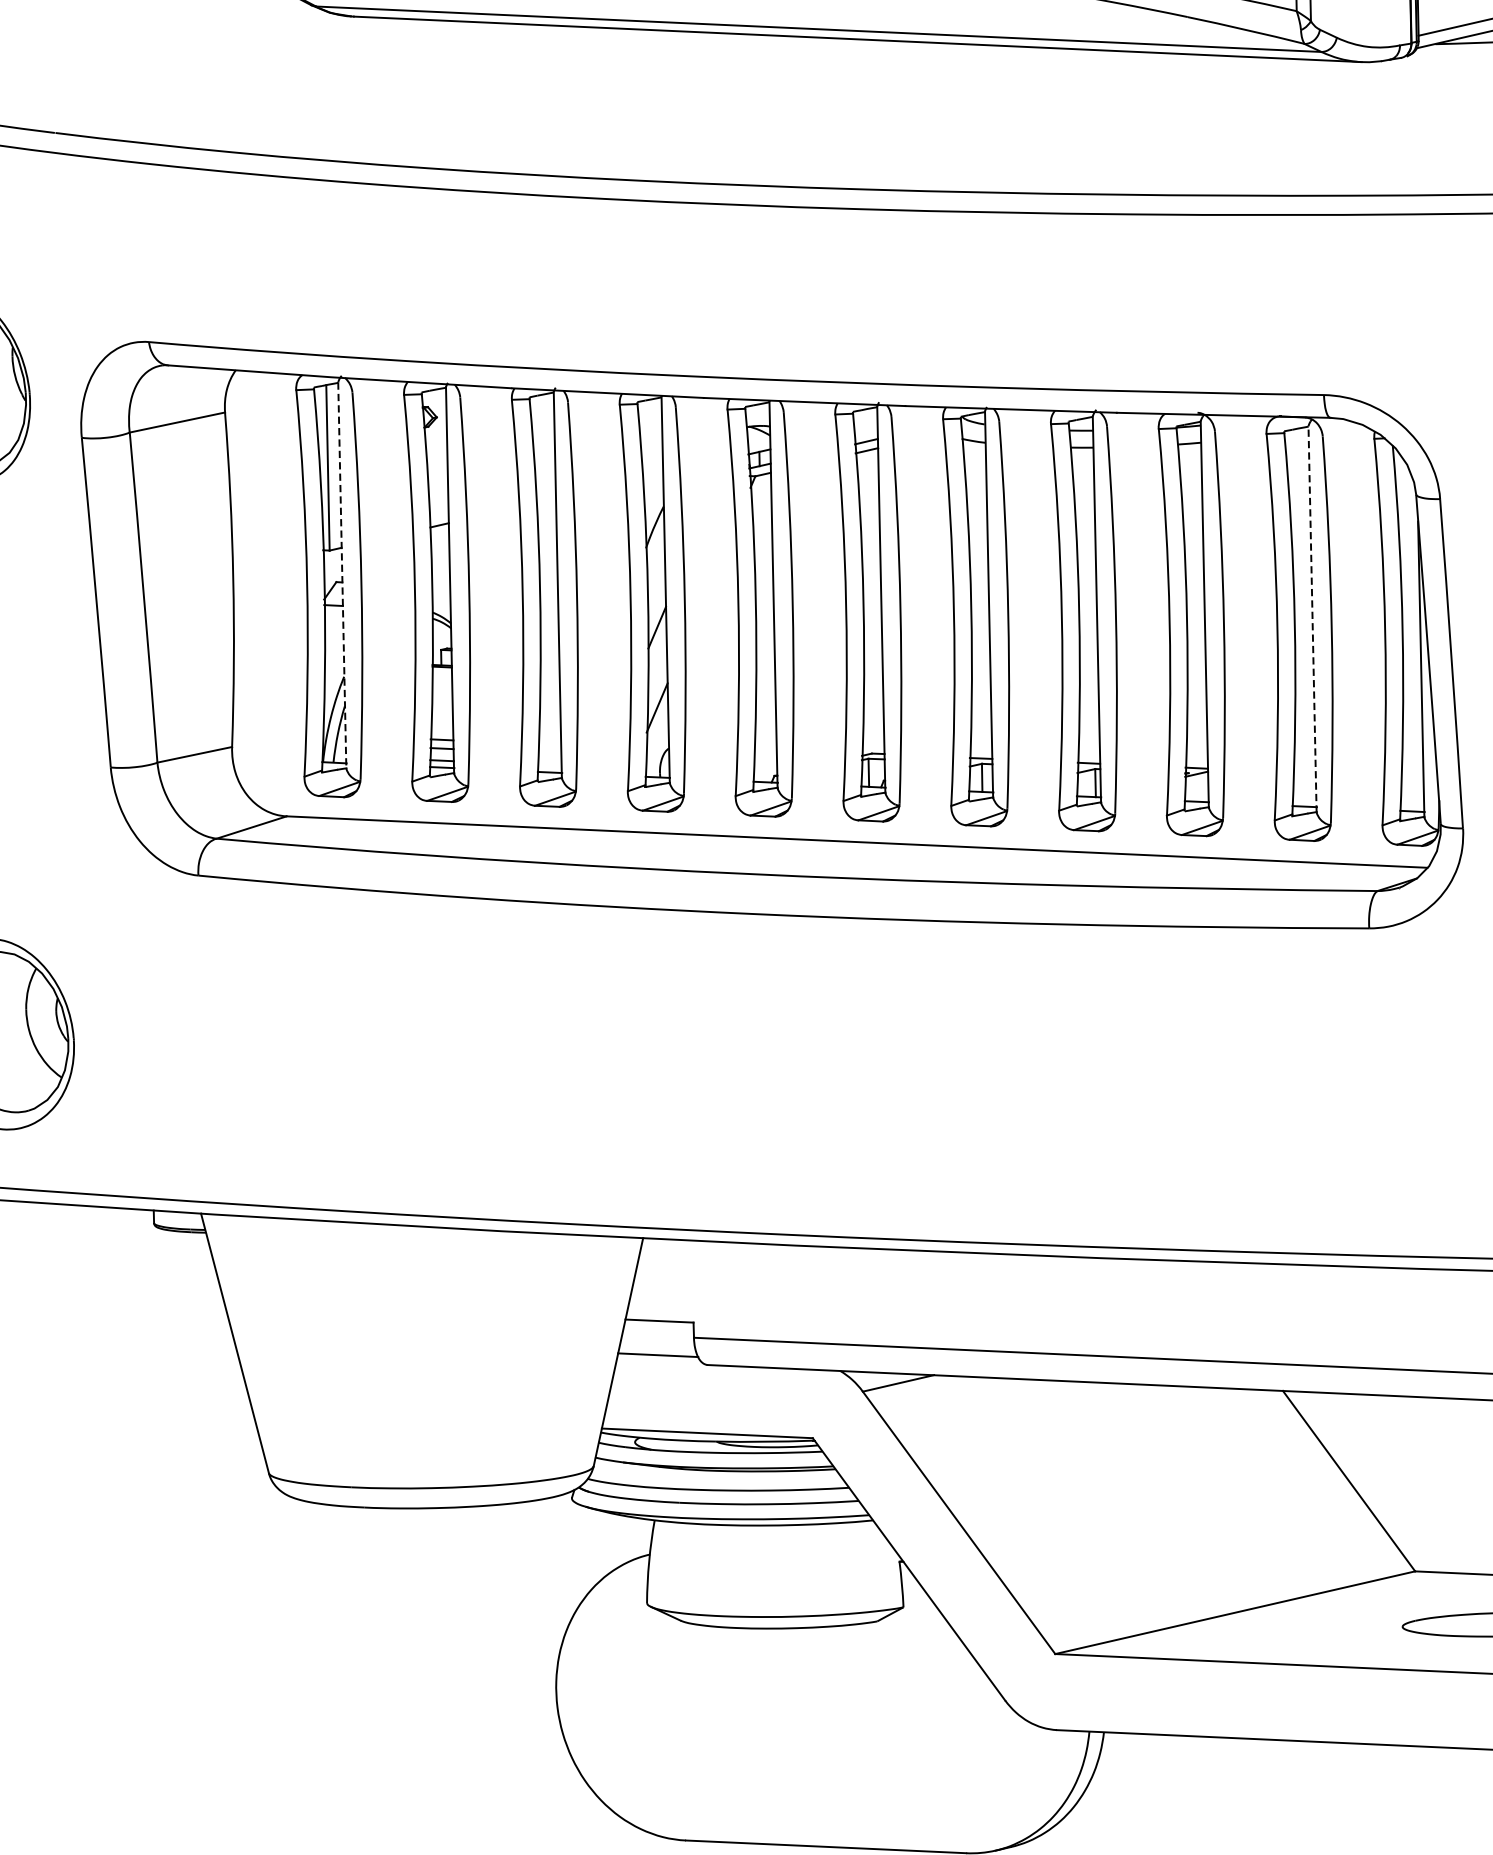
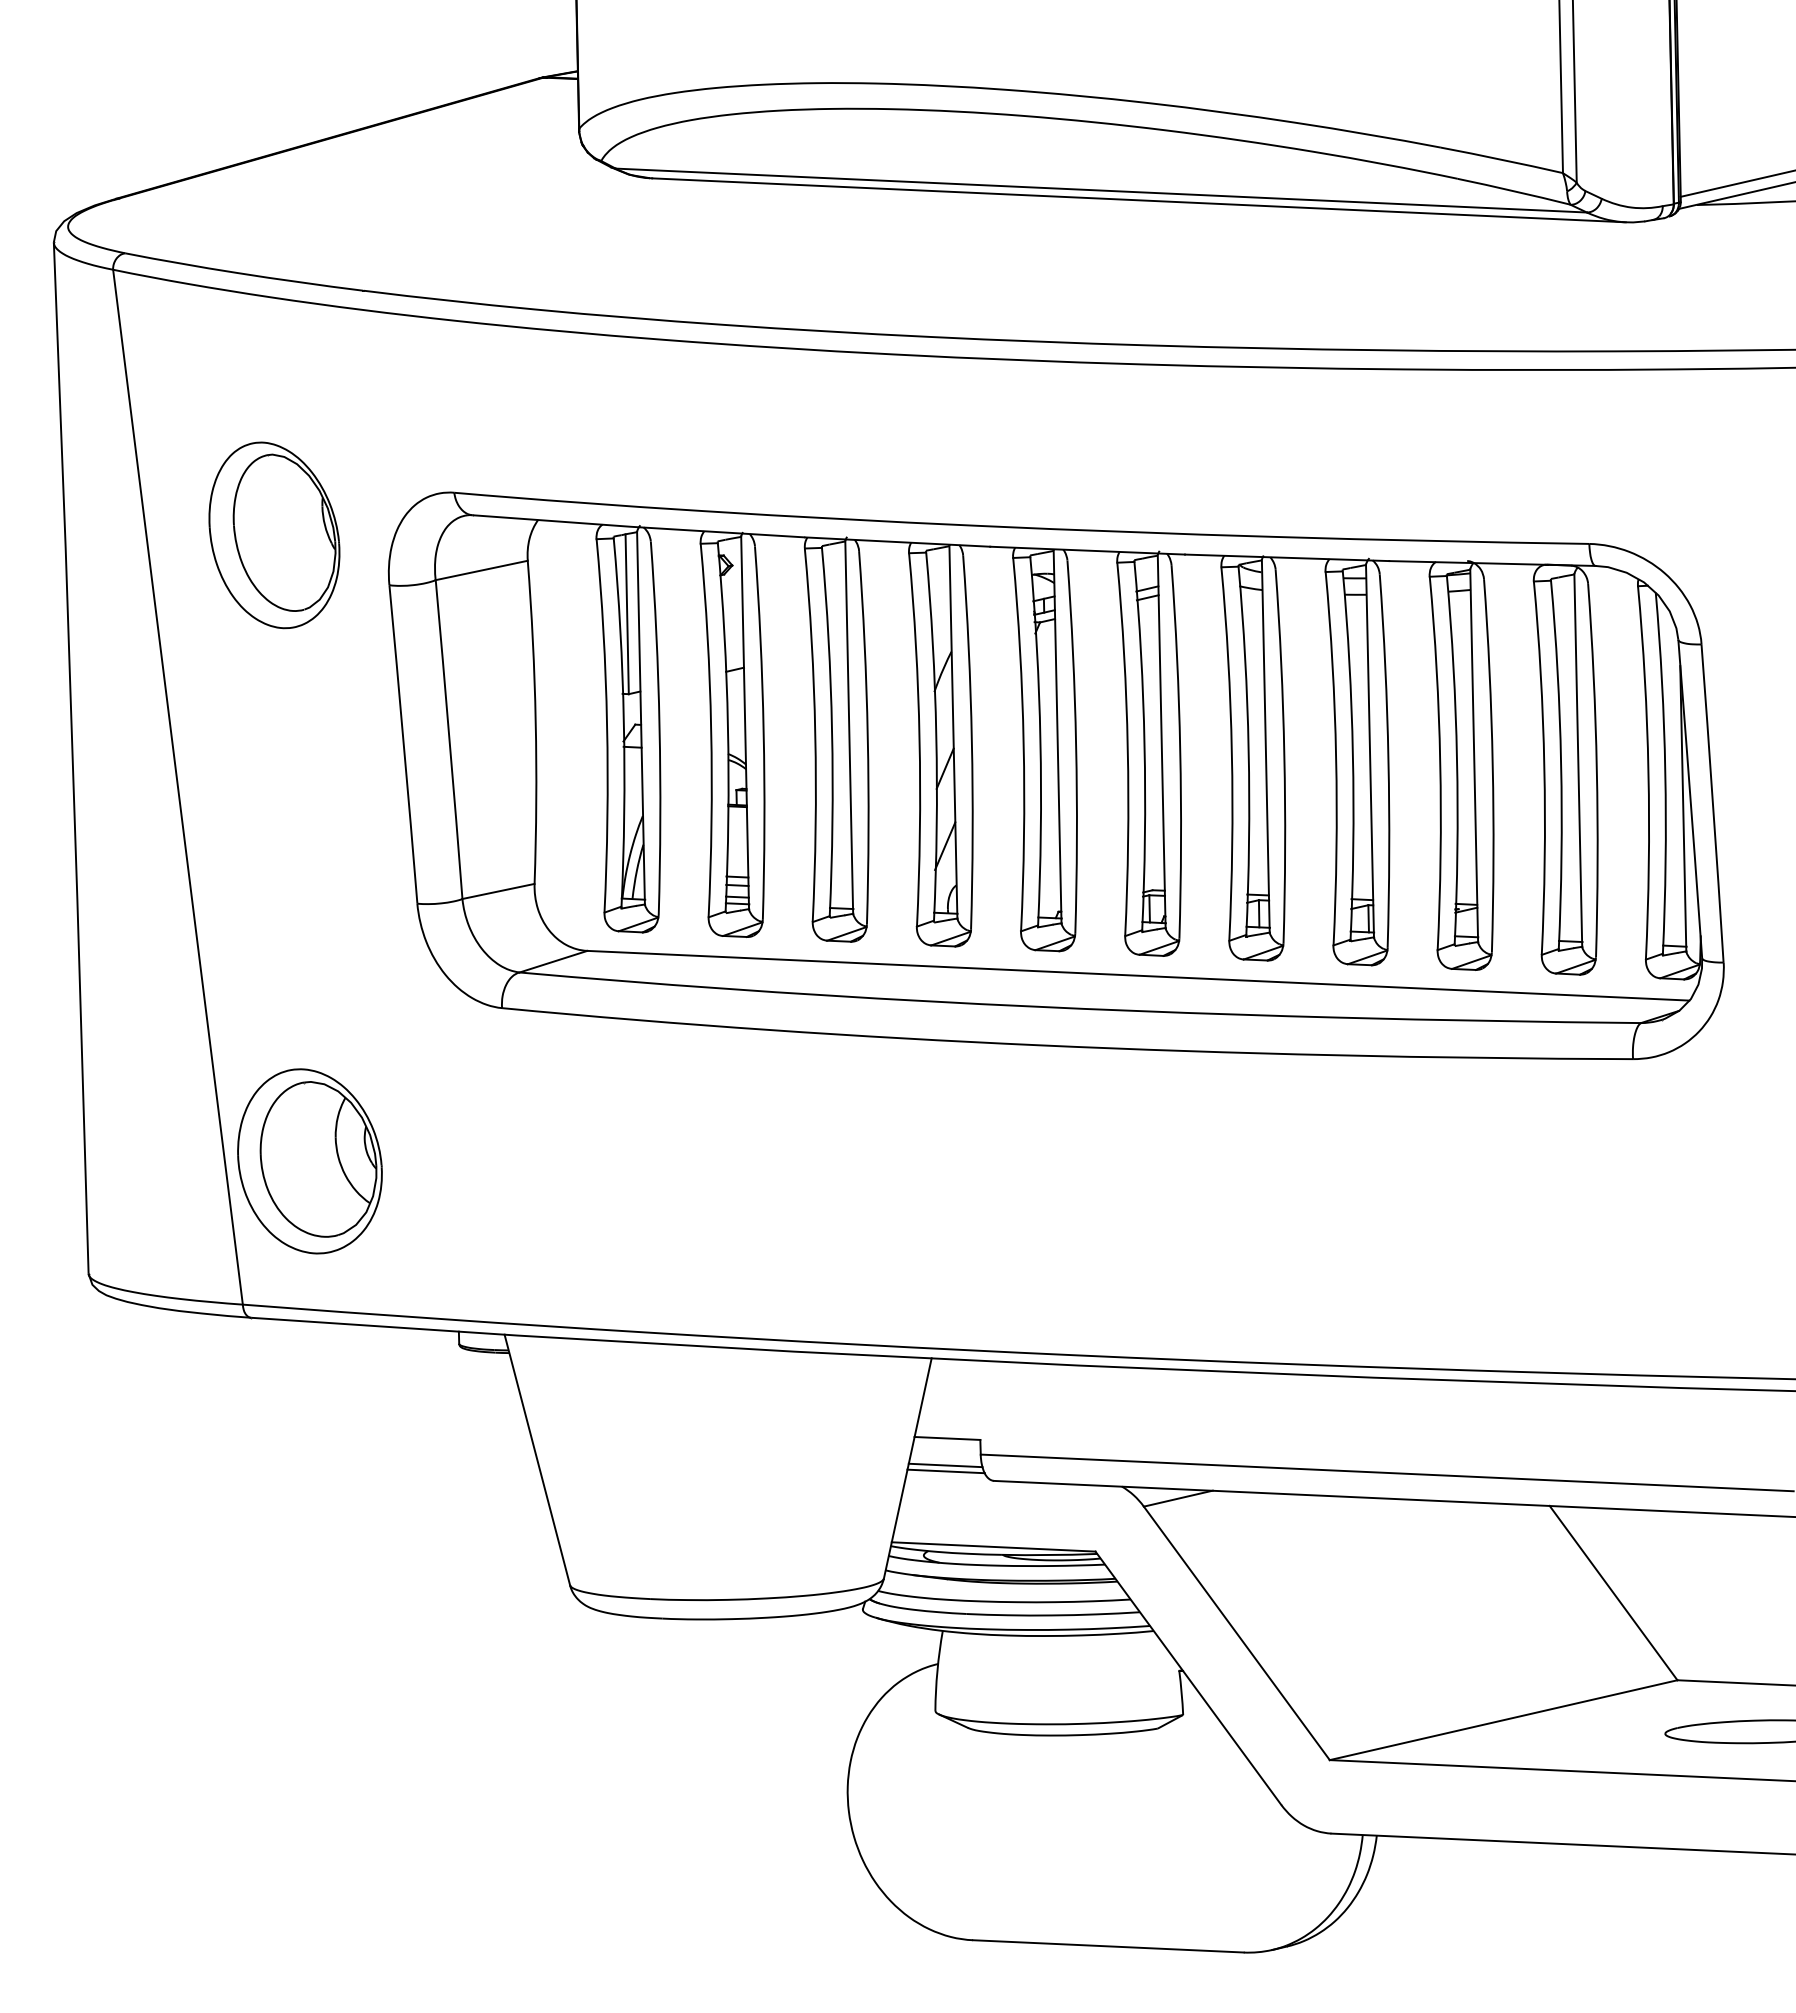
line: (342, 575) -> (641, 718), dashed -> solid
line: (1312, 619) -> (1578, 760), dashed -> solid
line: (657, 1349) -> (945, 1465), added

